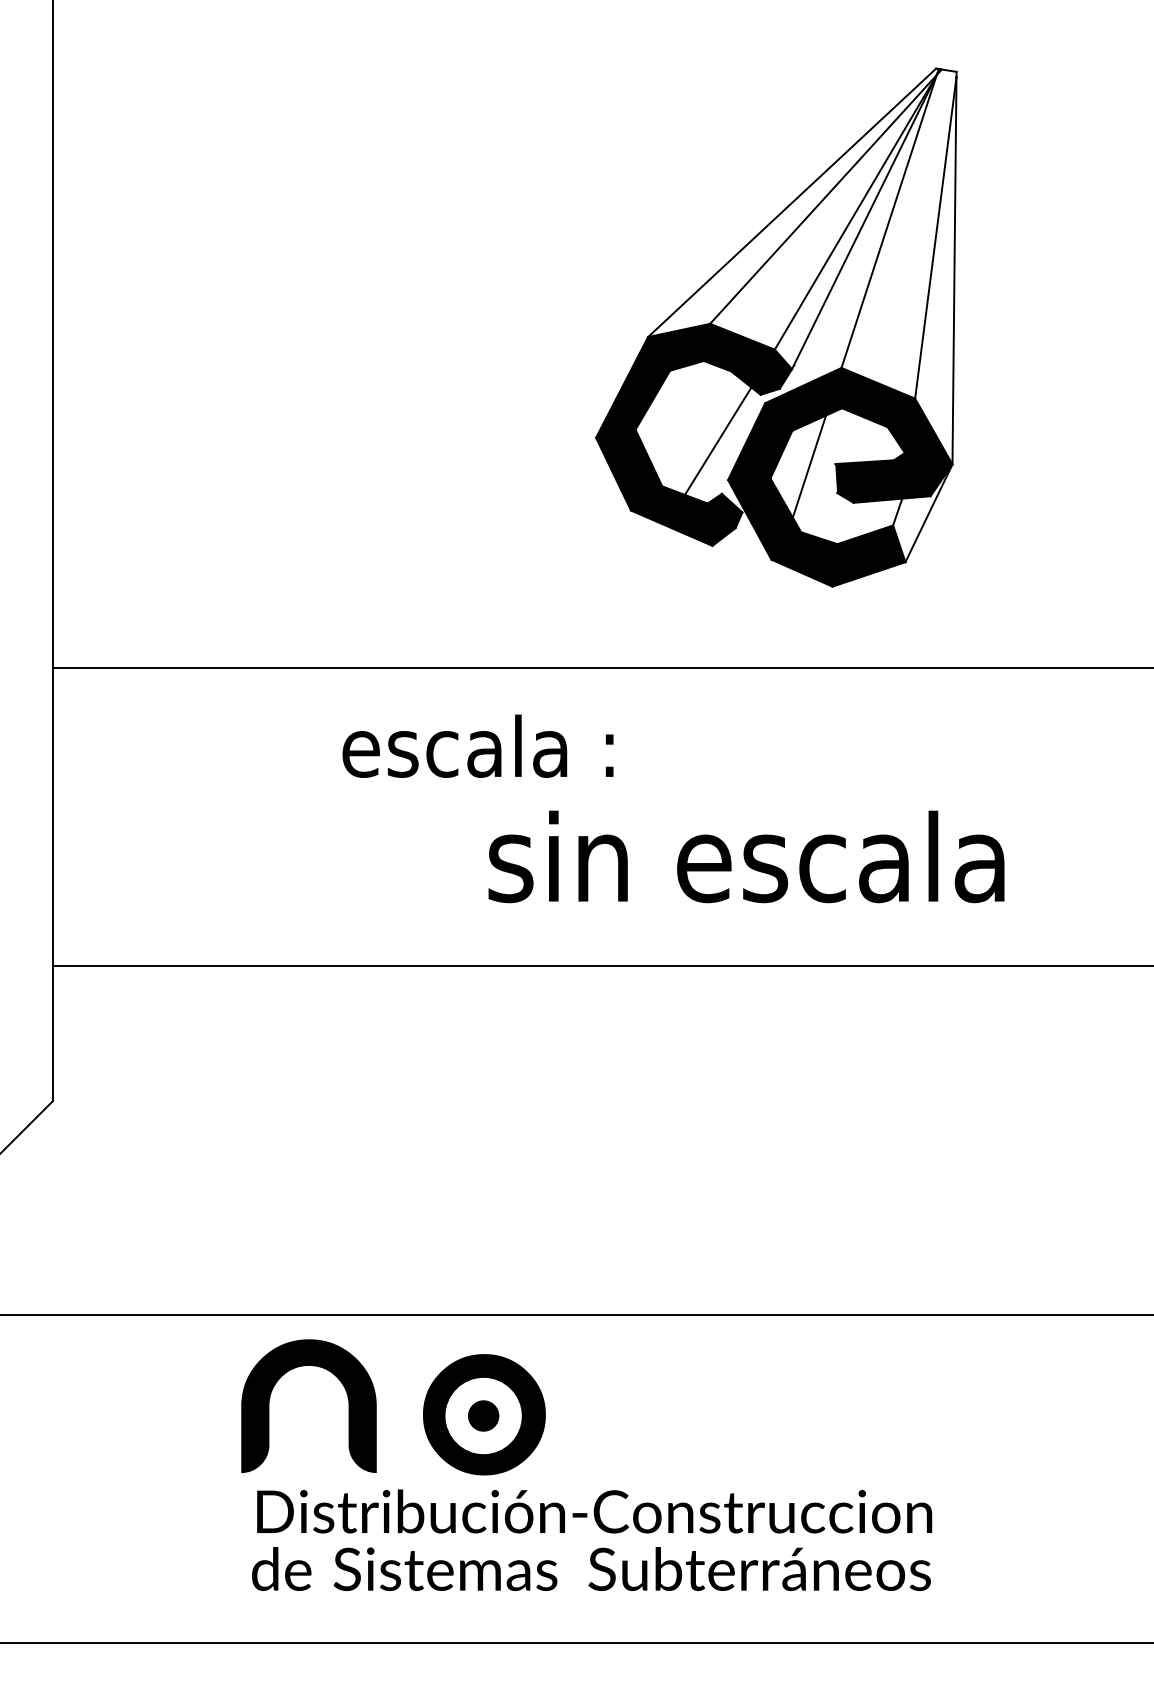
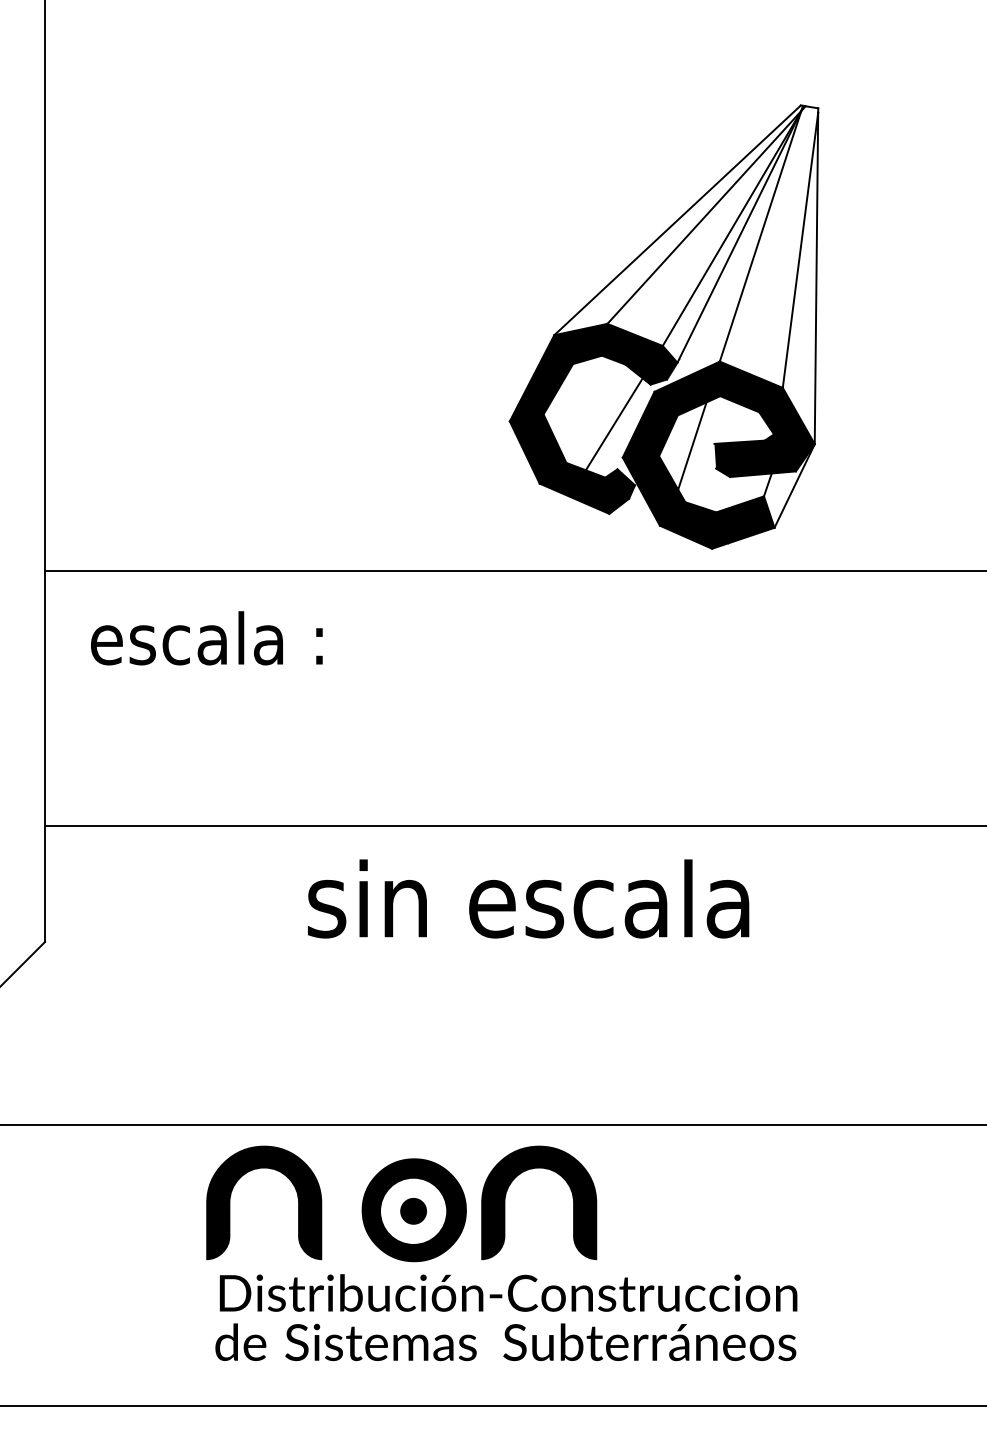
part: (775, 326) -> (663, 326), moved
text: (477, 746) -> (206, 638), moved
text: (746, 856) -> (528, 898), moved
part: (657, 1377) -> (562, 1178), added

